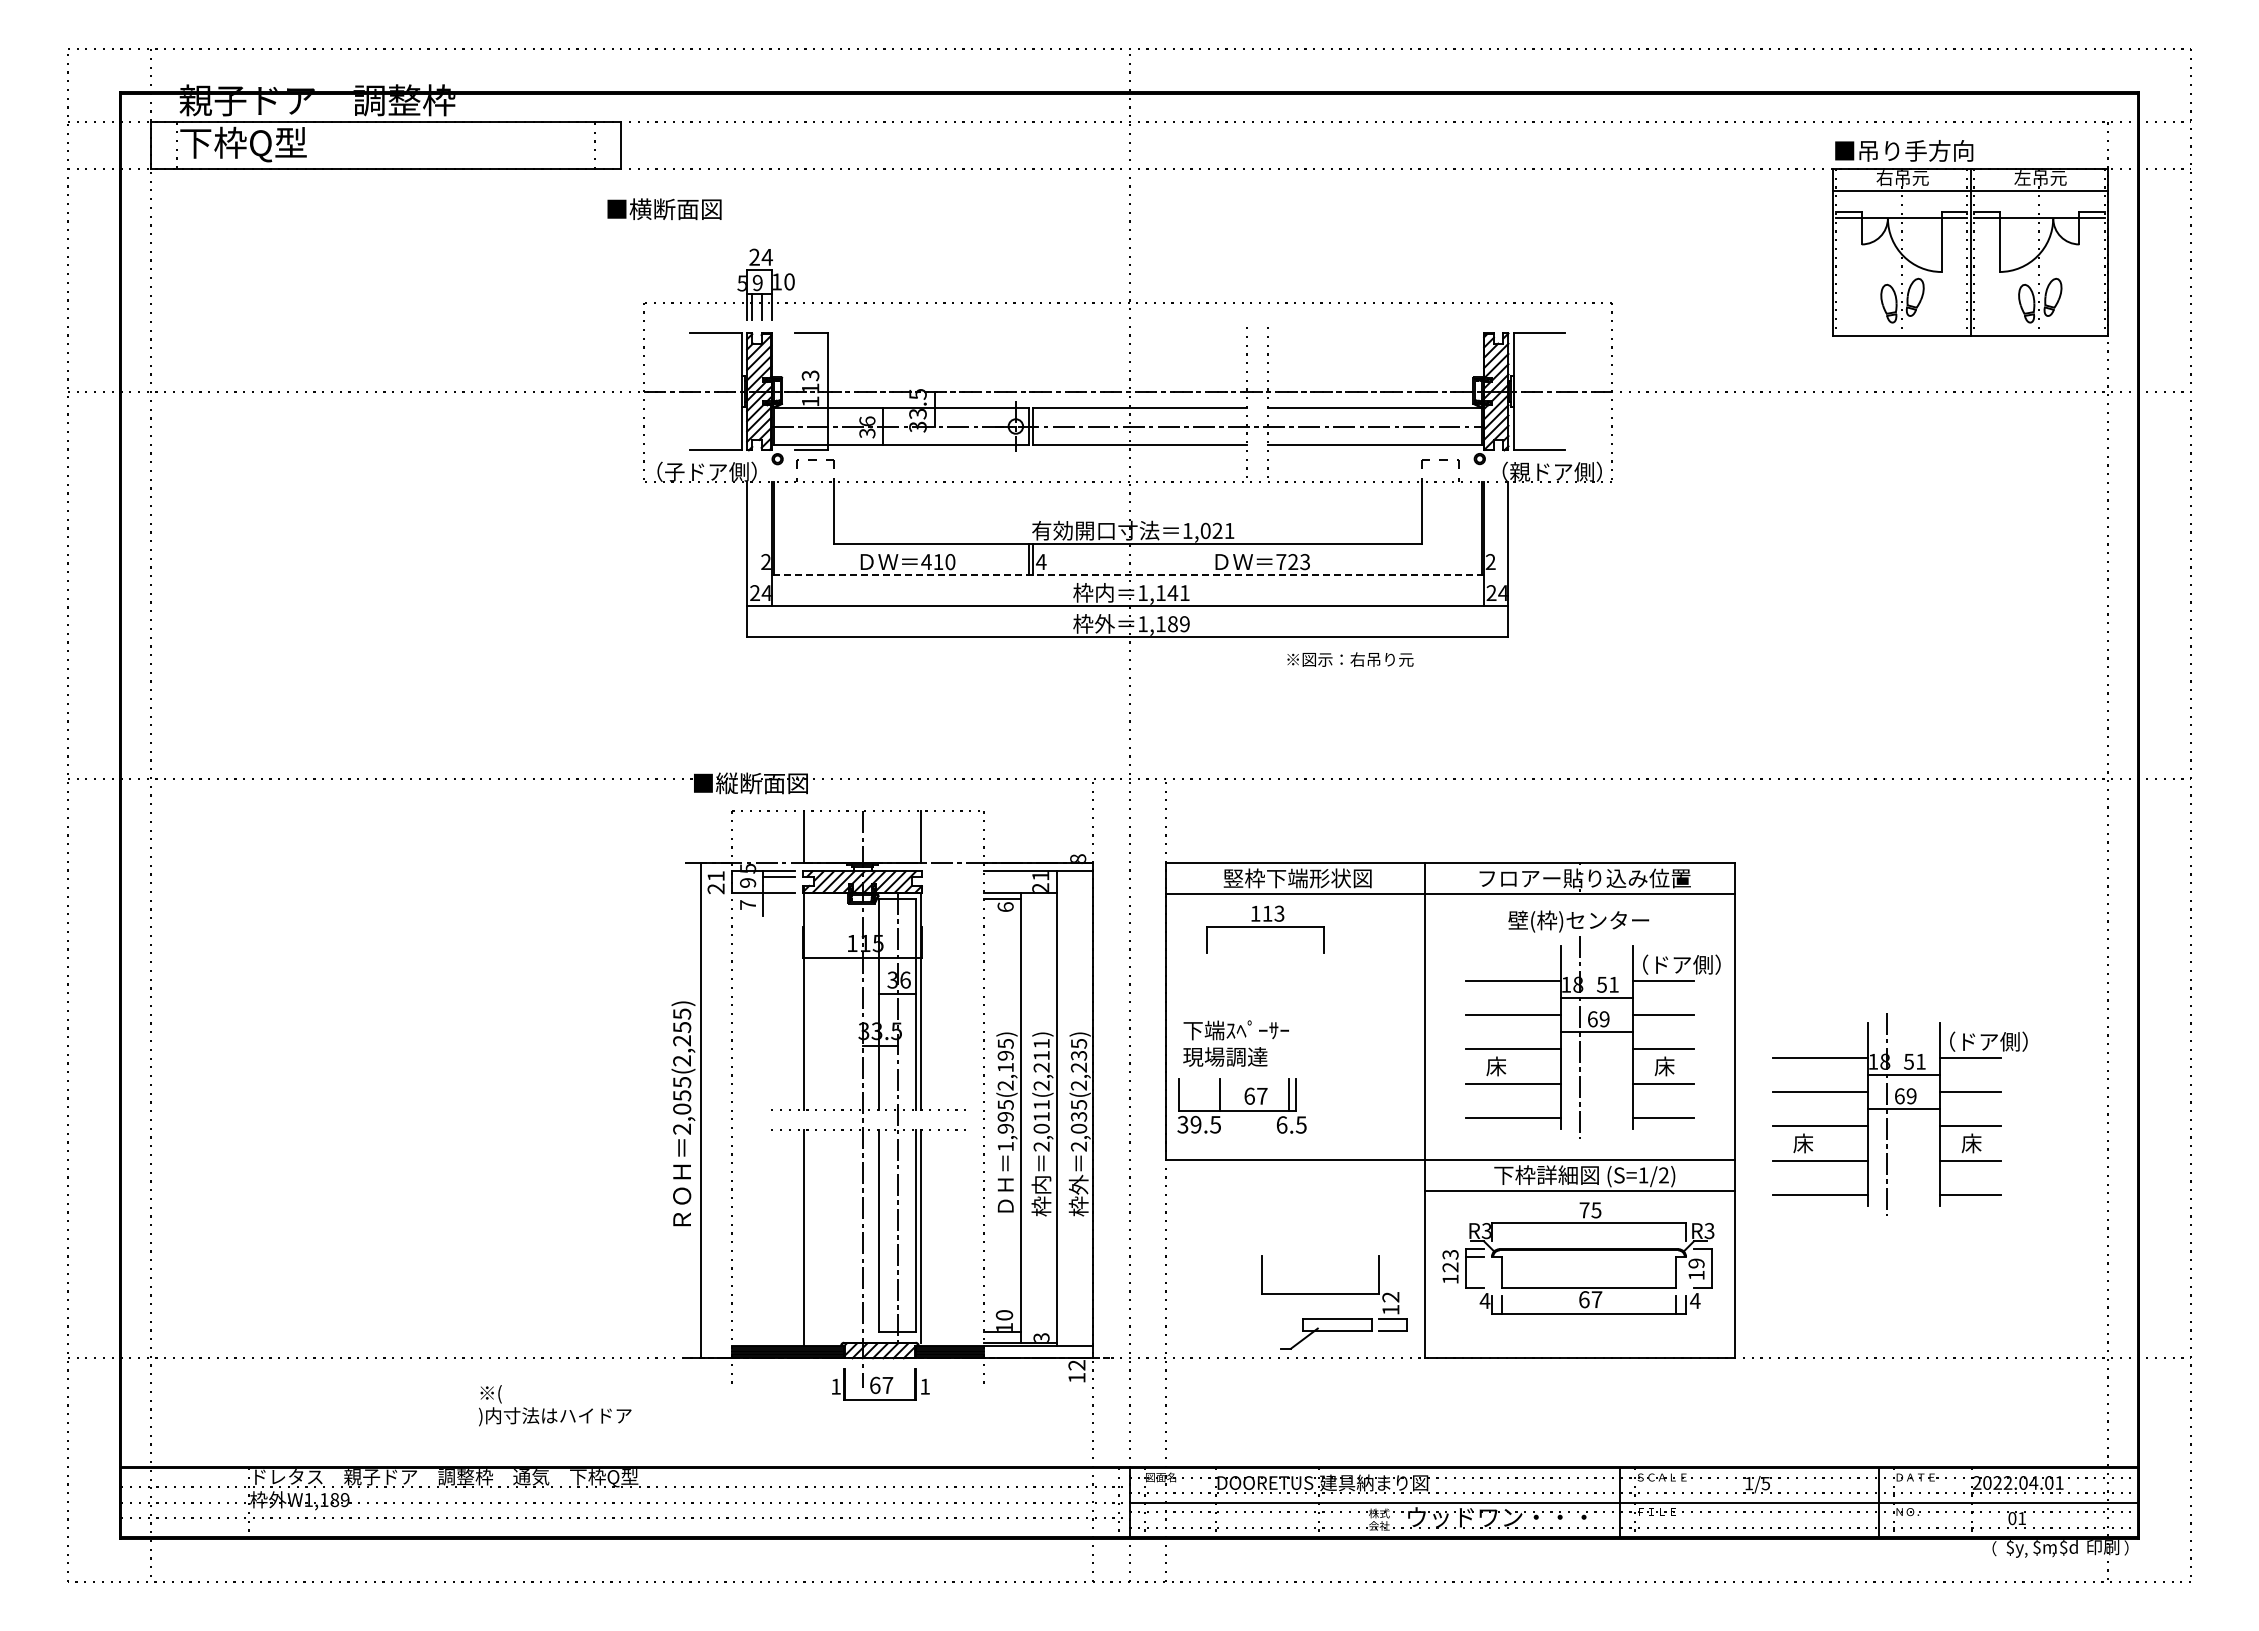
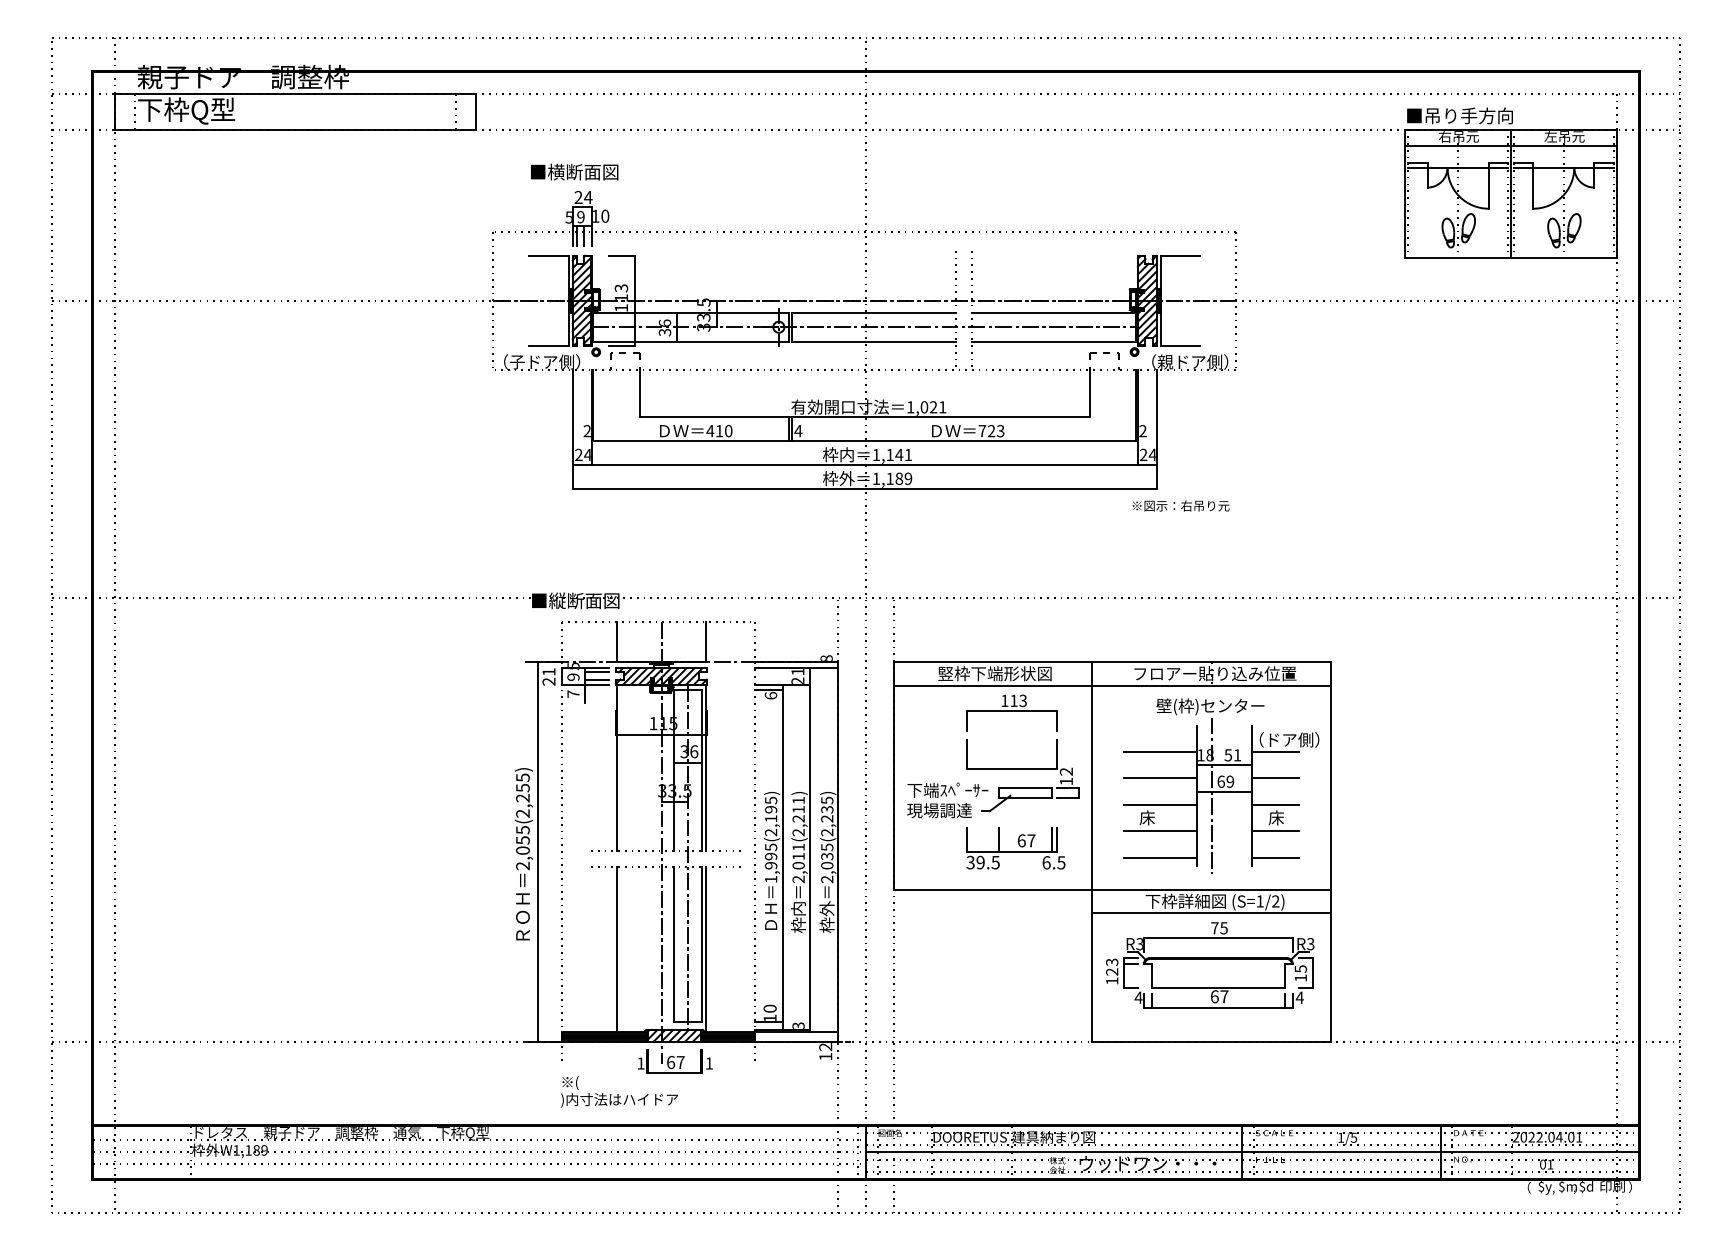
text: (664, 209) -> (574, 172), moved
line: (1127, 575) -> (864, 441), dashed -> solid
text: (1350, 659) -> (1181, 505), moved
line: (778, 885) -> (596, 679), added
part: (1265, 929) -> (1012, 712), moved
part: (1241, 1105) -> (1015, 847), moved
part: (1899, 1114) -> (1456, 854), removed
text: (1696, 1263) -> (1300, 969), 19 -> 15
part: (1334, 1294) -> (1023, 769), moved
text: (555, 1405) -> (619, 1091), moved

